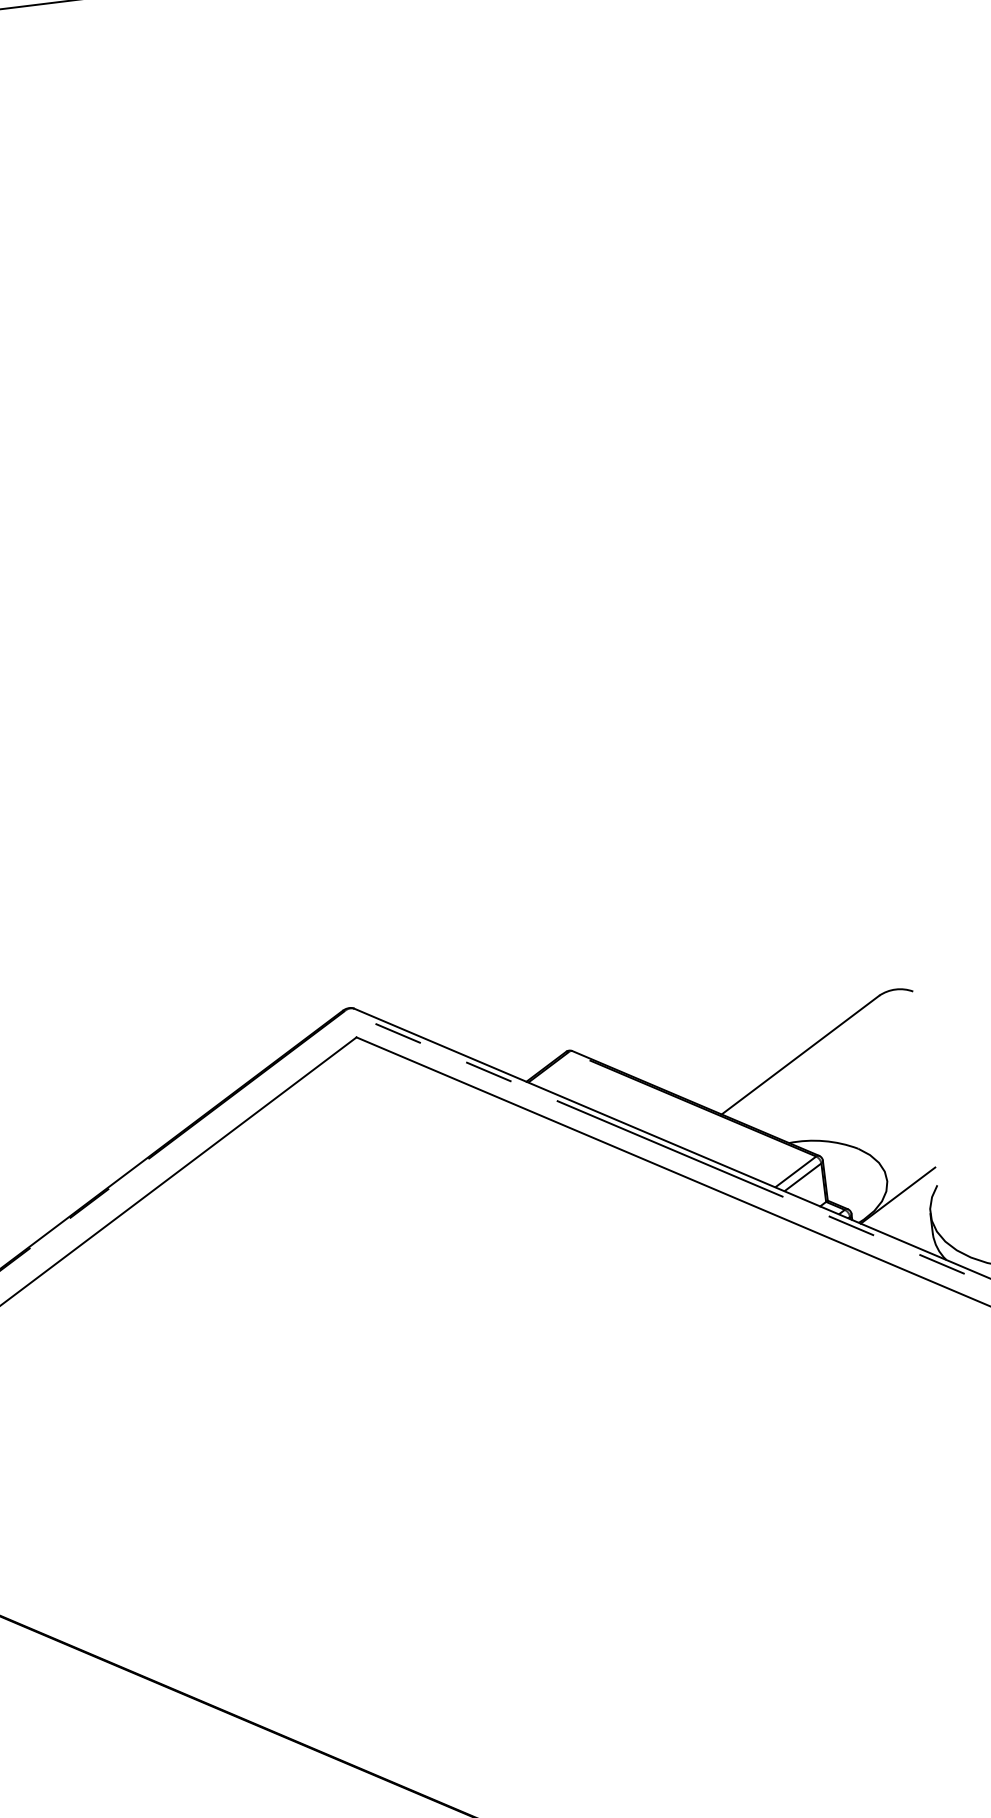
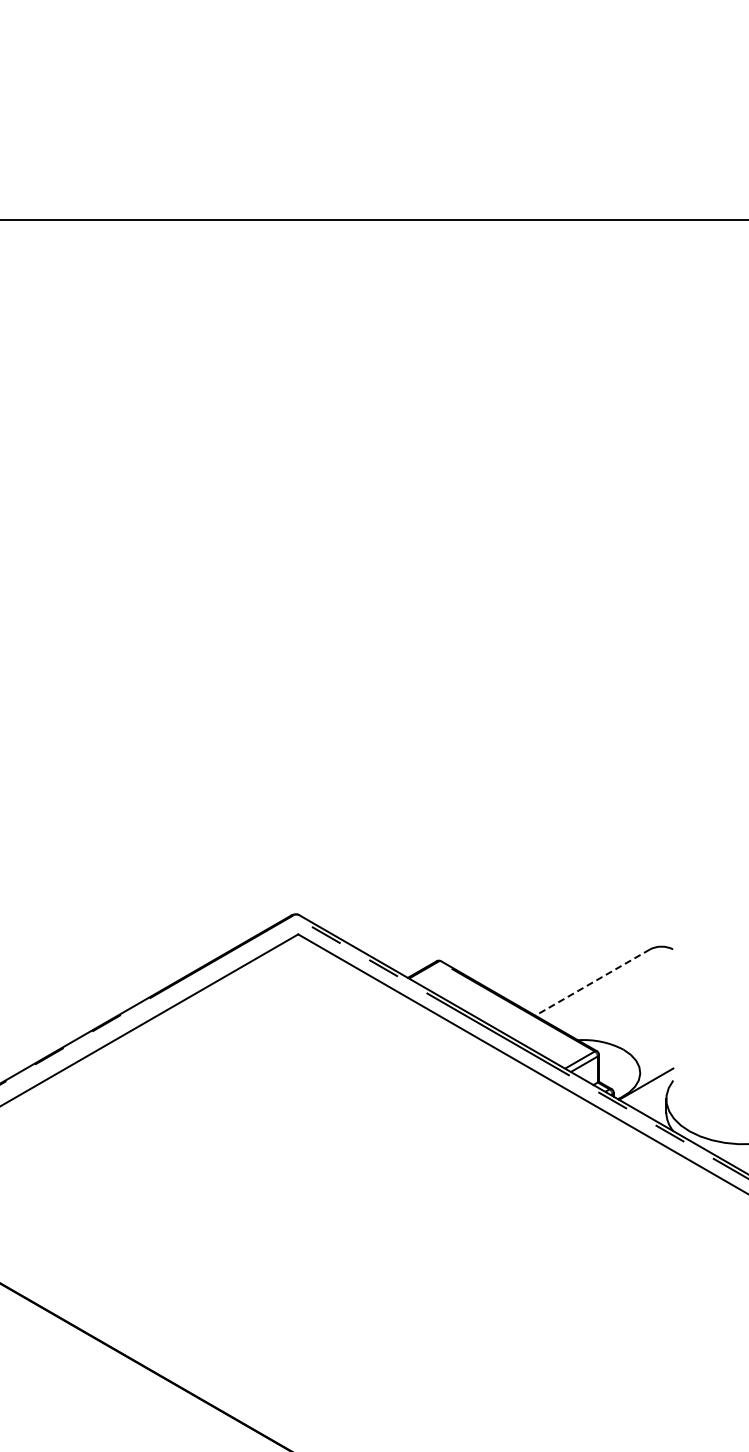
line: (800, 1055) -> (592, 982), solid -> dashed

